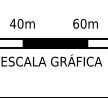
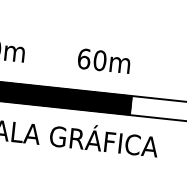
text: (85, 23) -> (104, 60), moved

